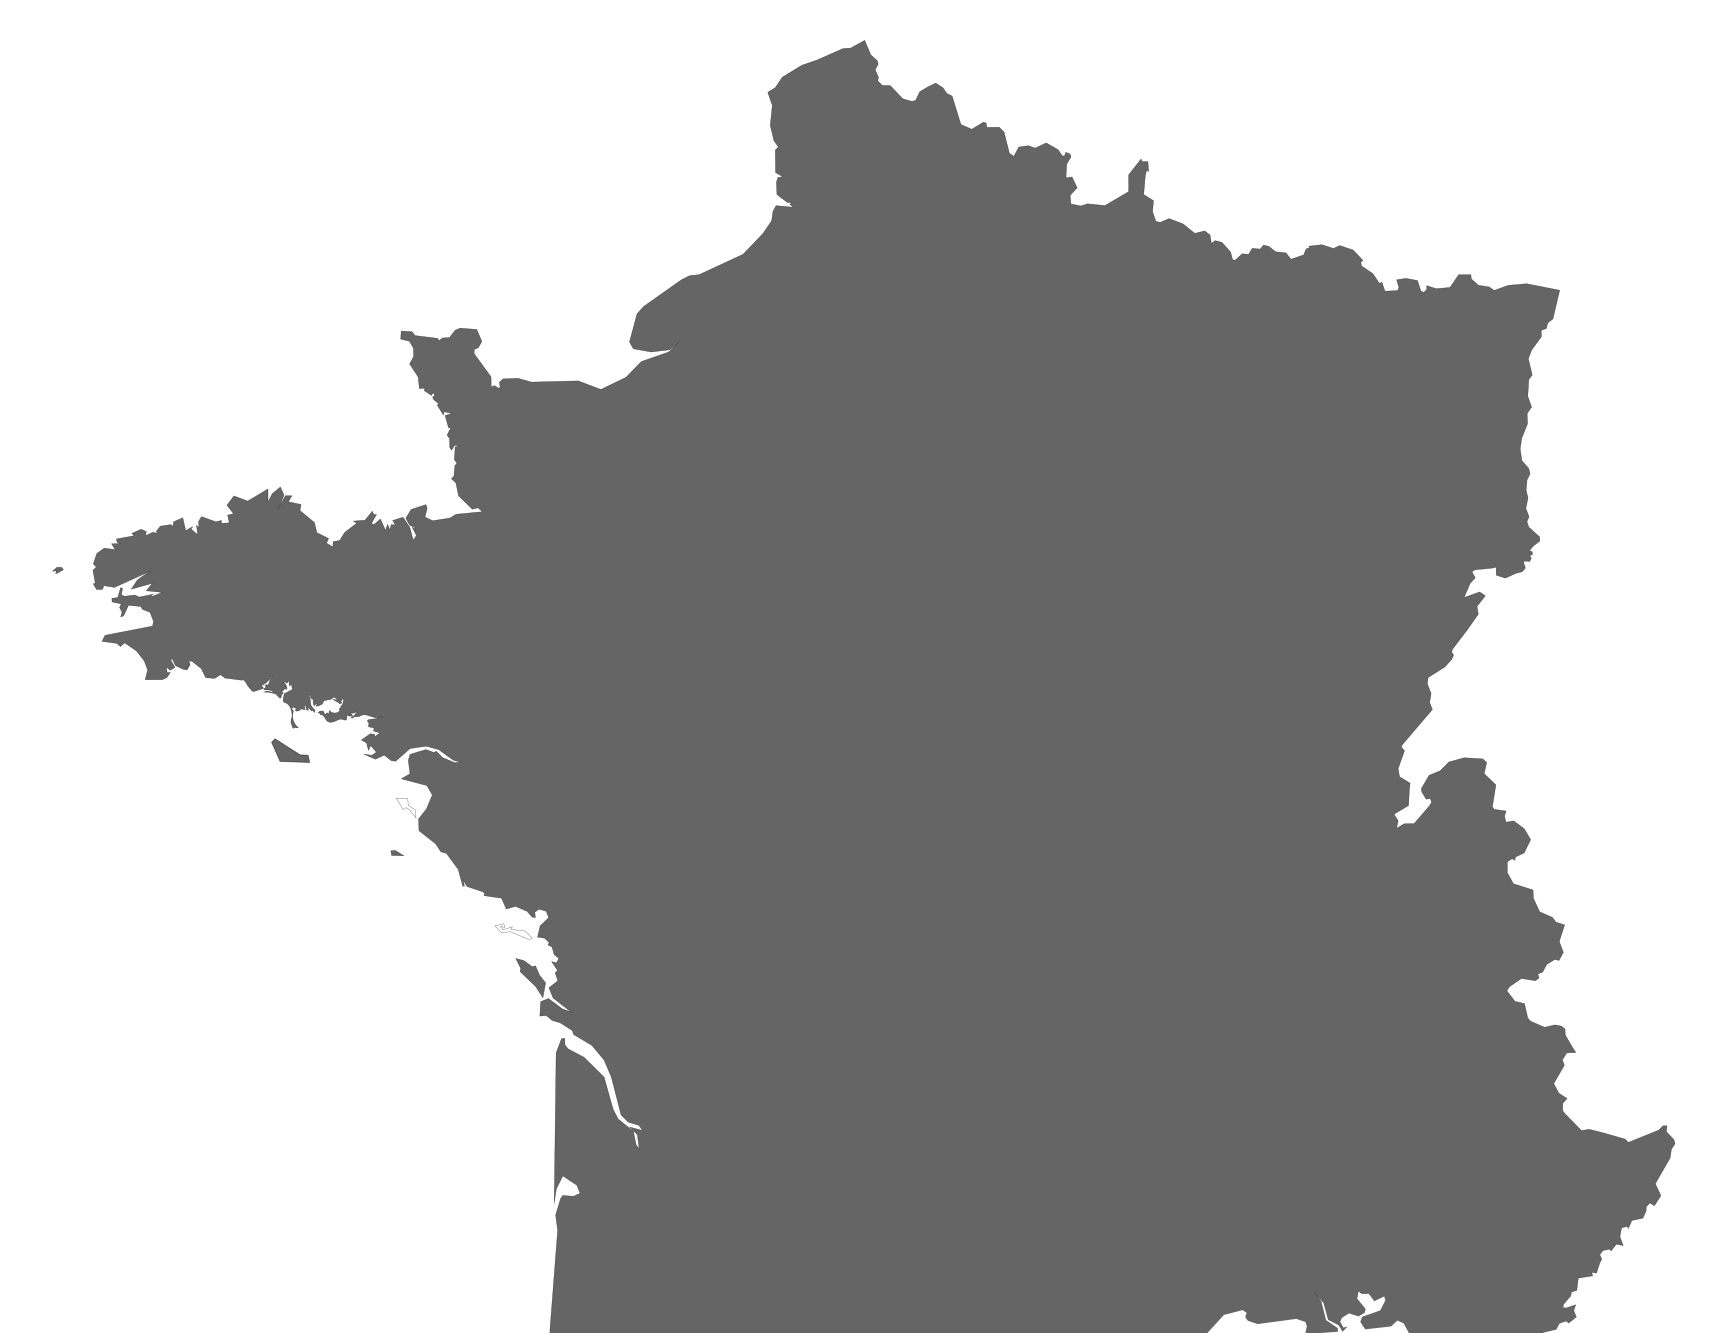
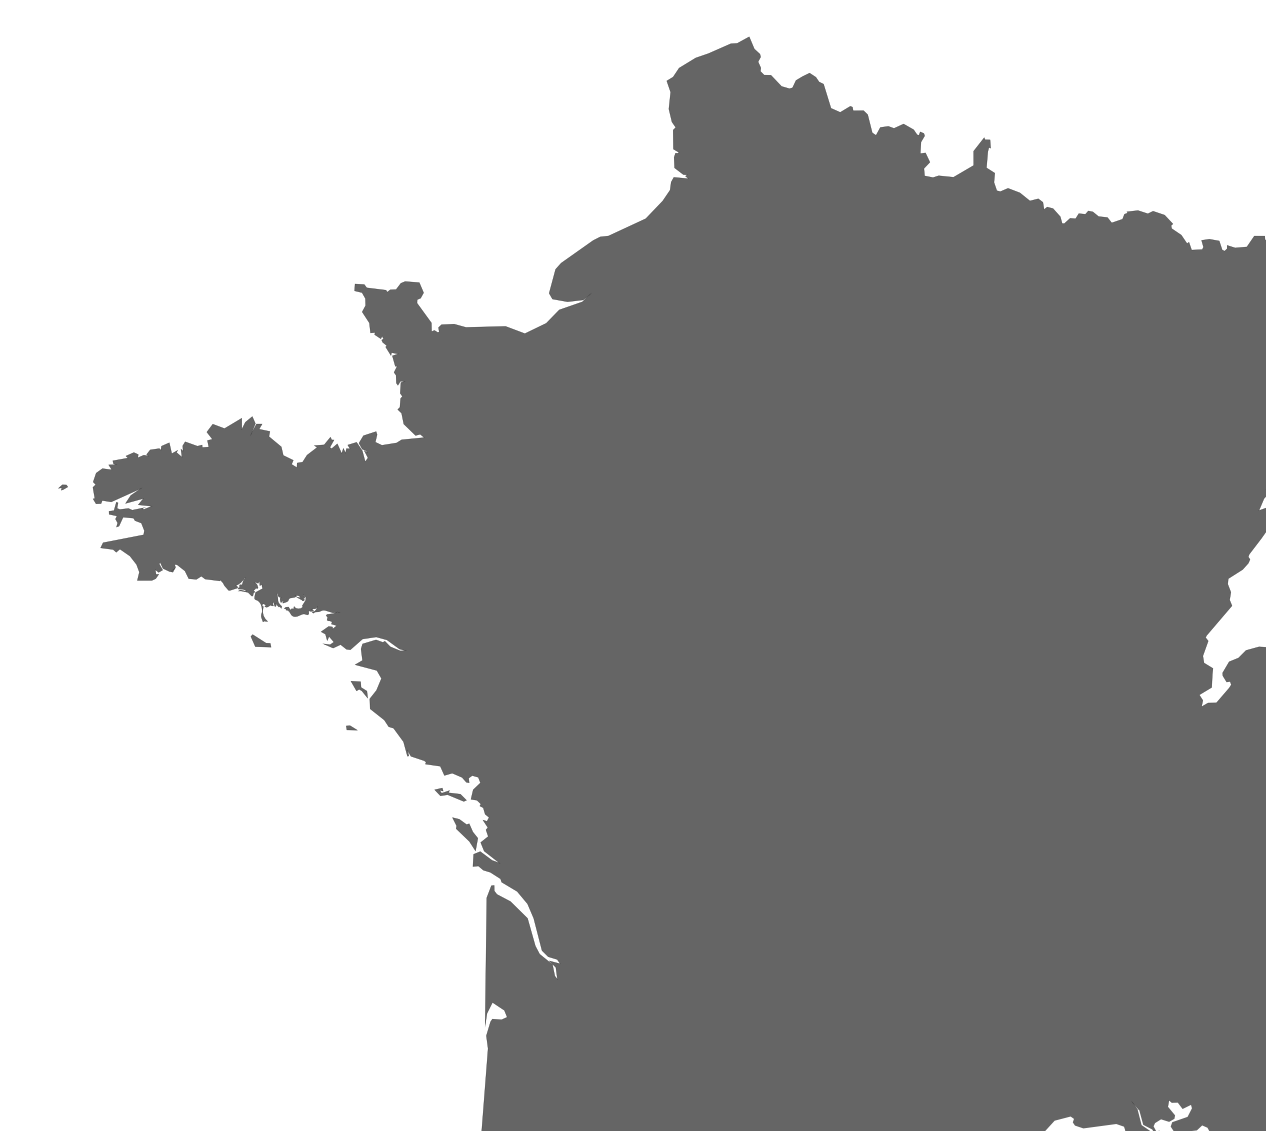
part: (290, 750) -> (260, 640), size x0.62
fill: (406, 808) -> (359, 689), added
fill: (513, 931) -> (450, 794), added

